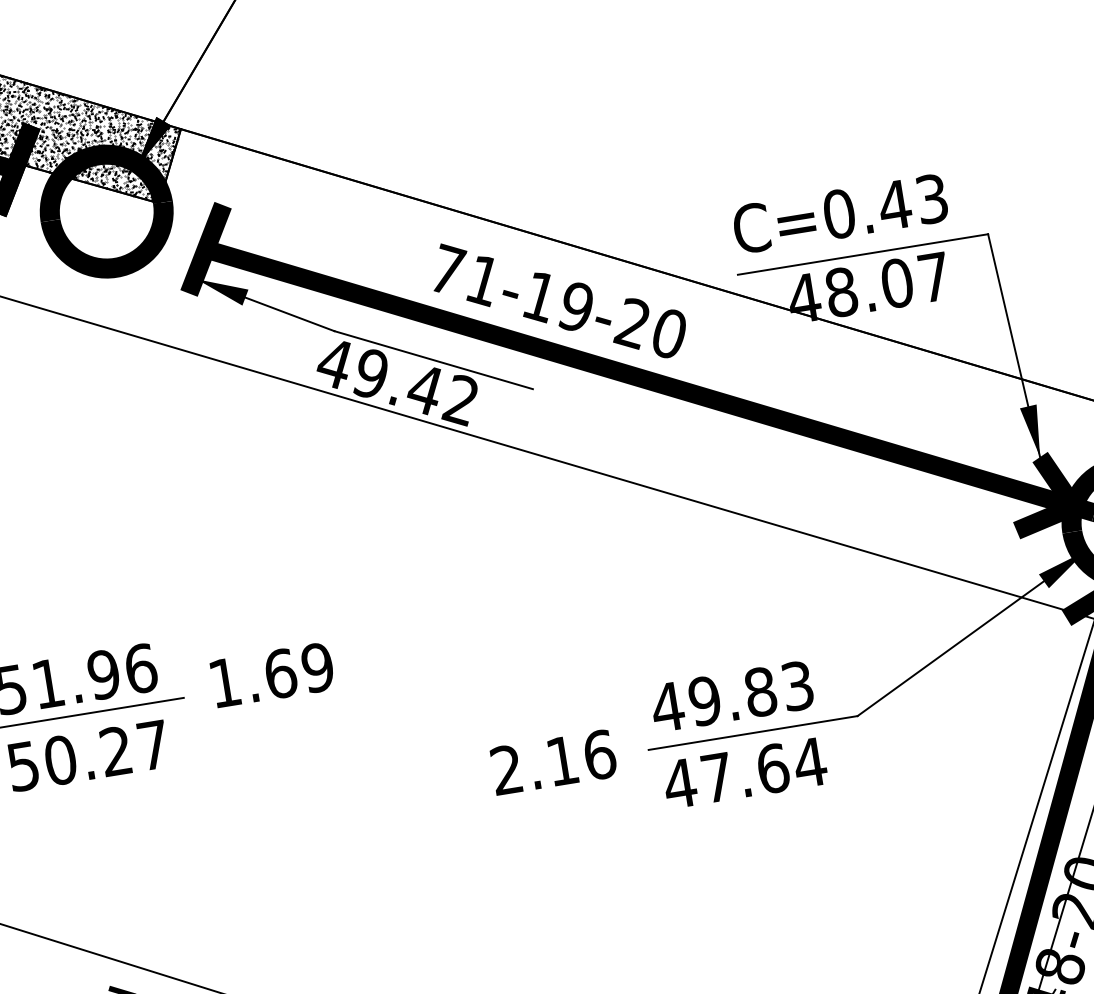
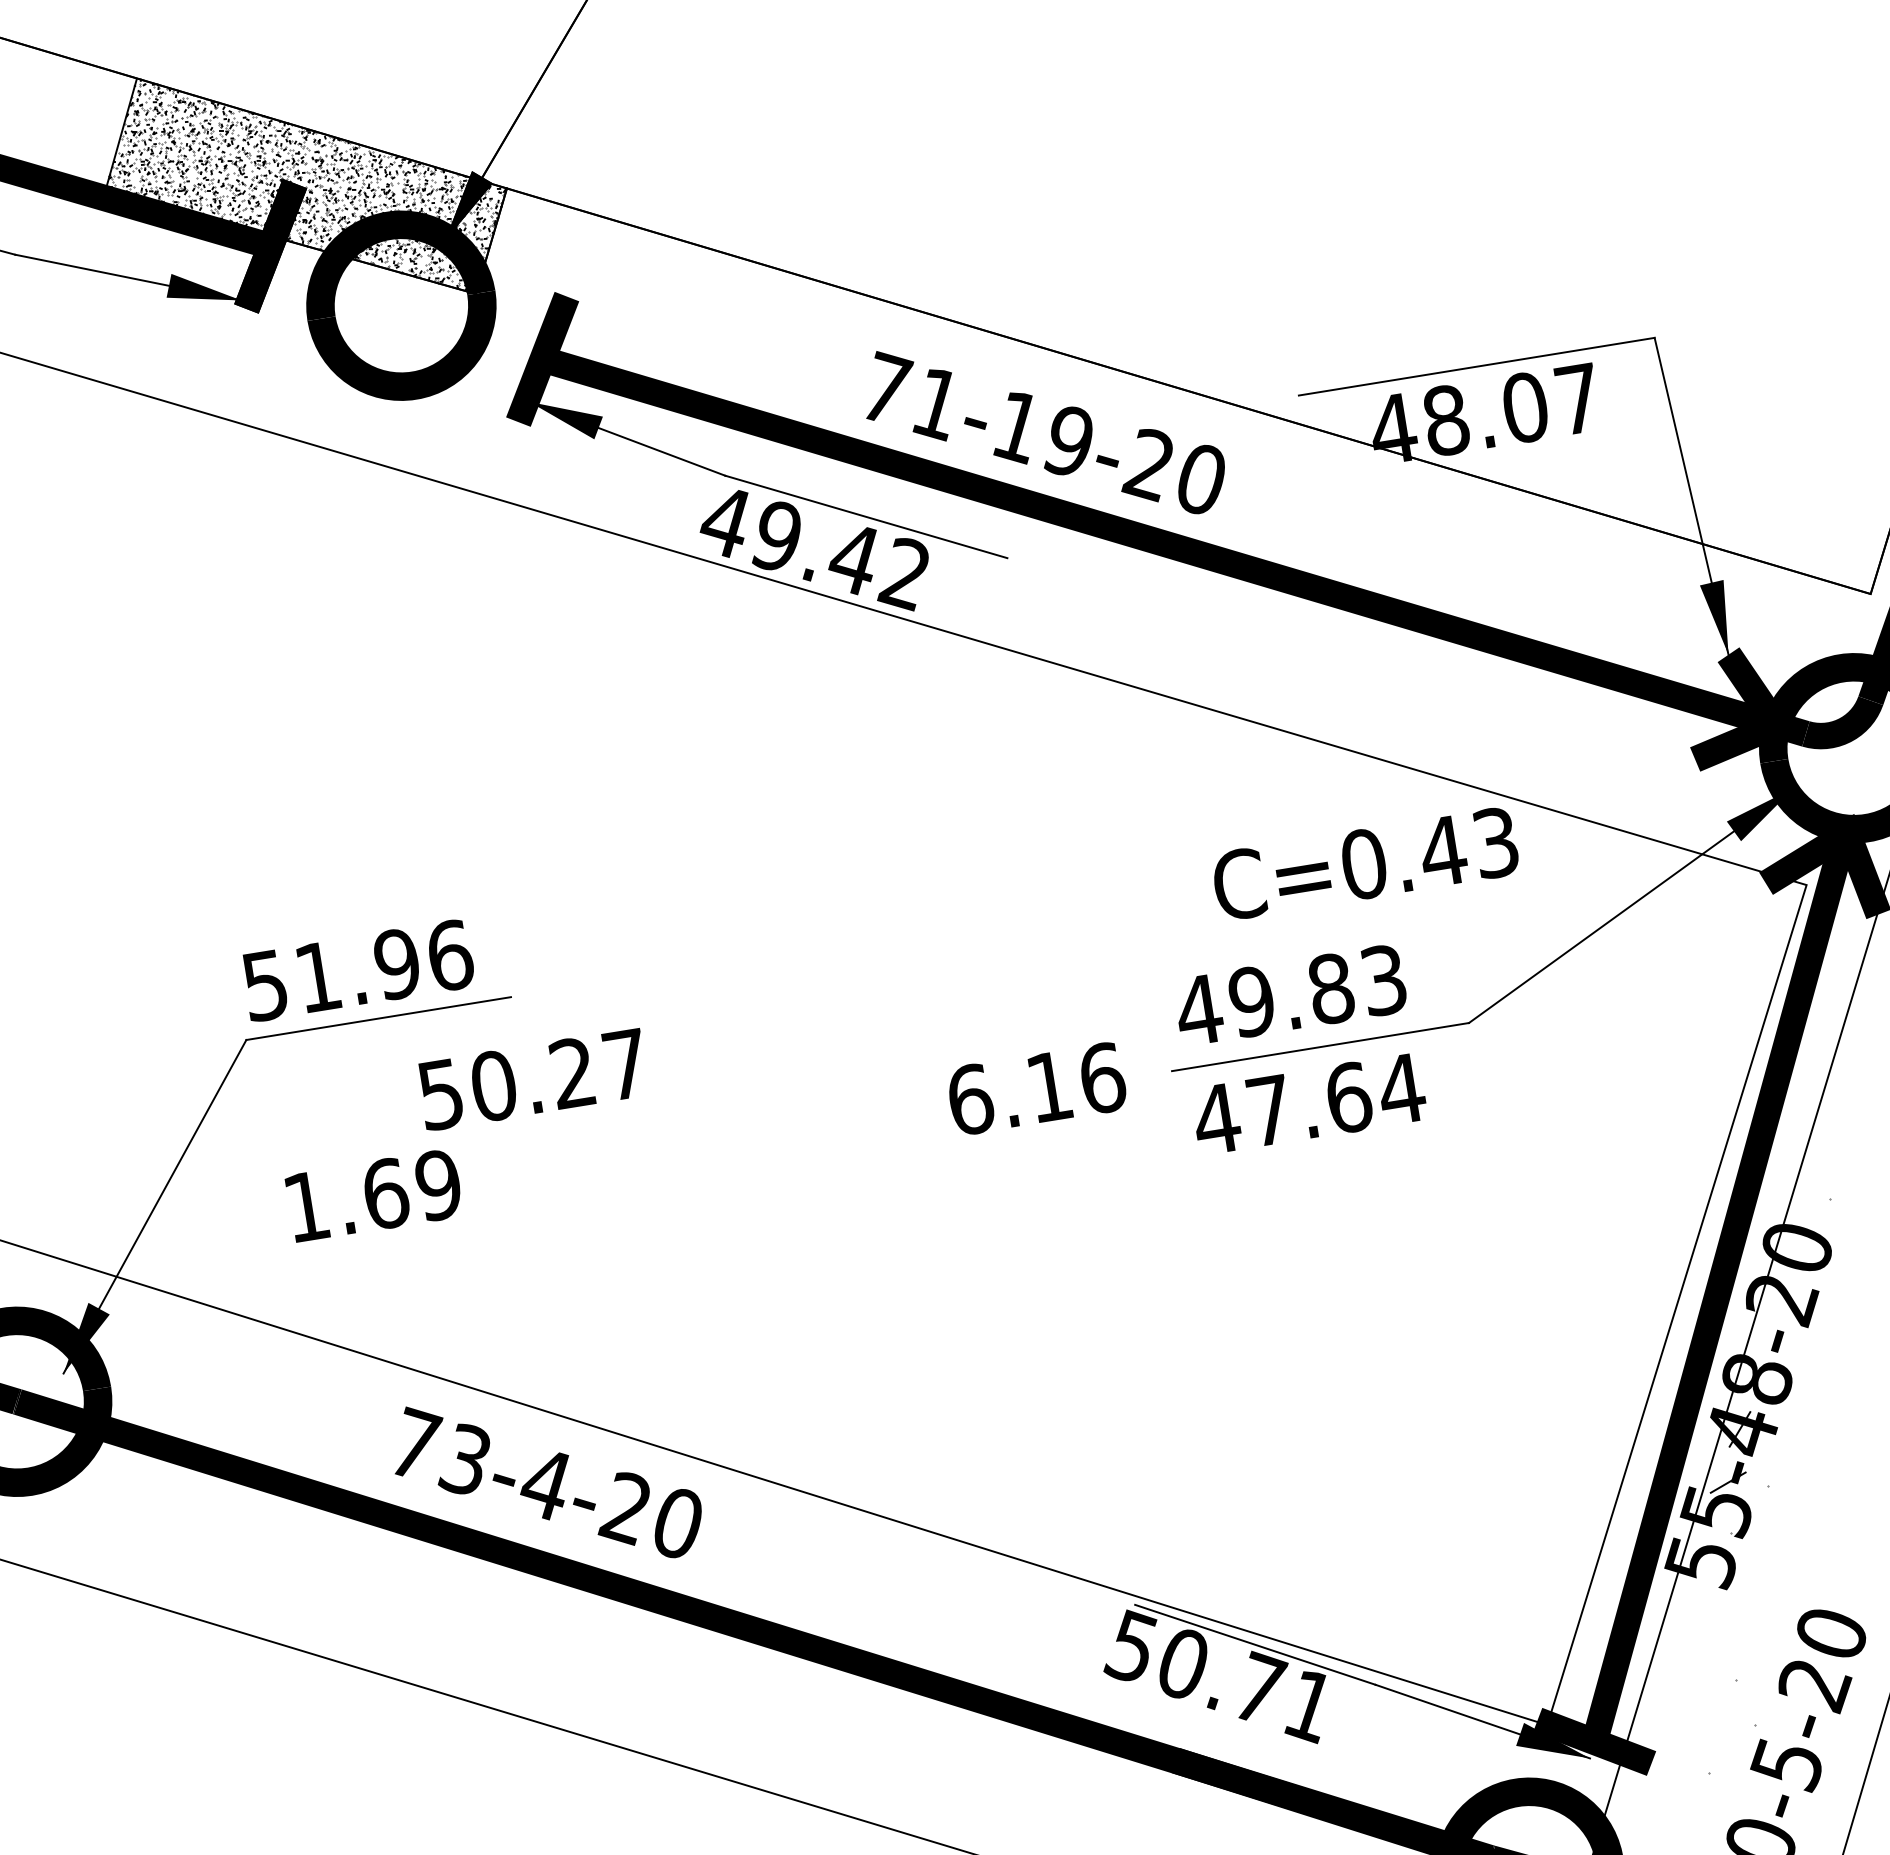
text: (841, 213) -> (1366, 863), moved
text: (271, 675) -> (372, 1196), moved
text: (85, 755) -> (529, 1078), moved
text: (506, 769) -> (970, 1099), 2.16 -> 6.16

